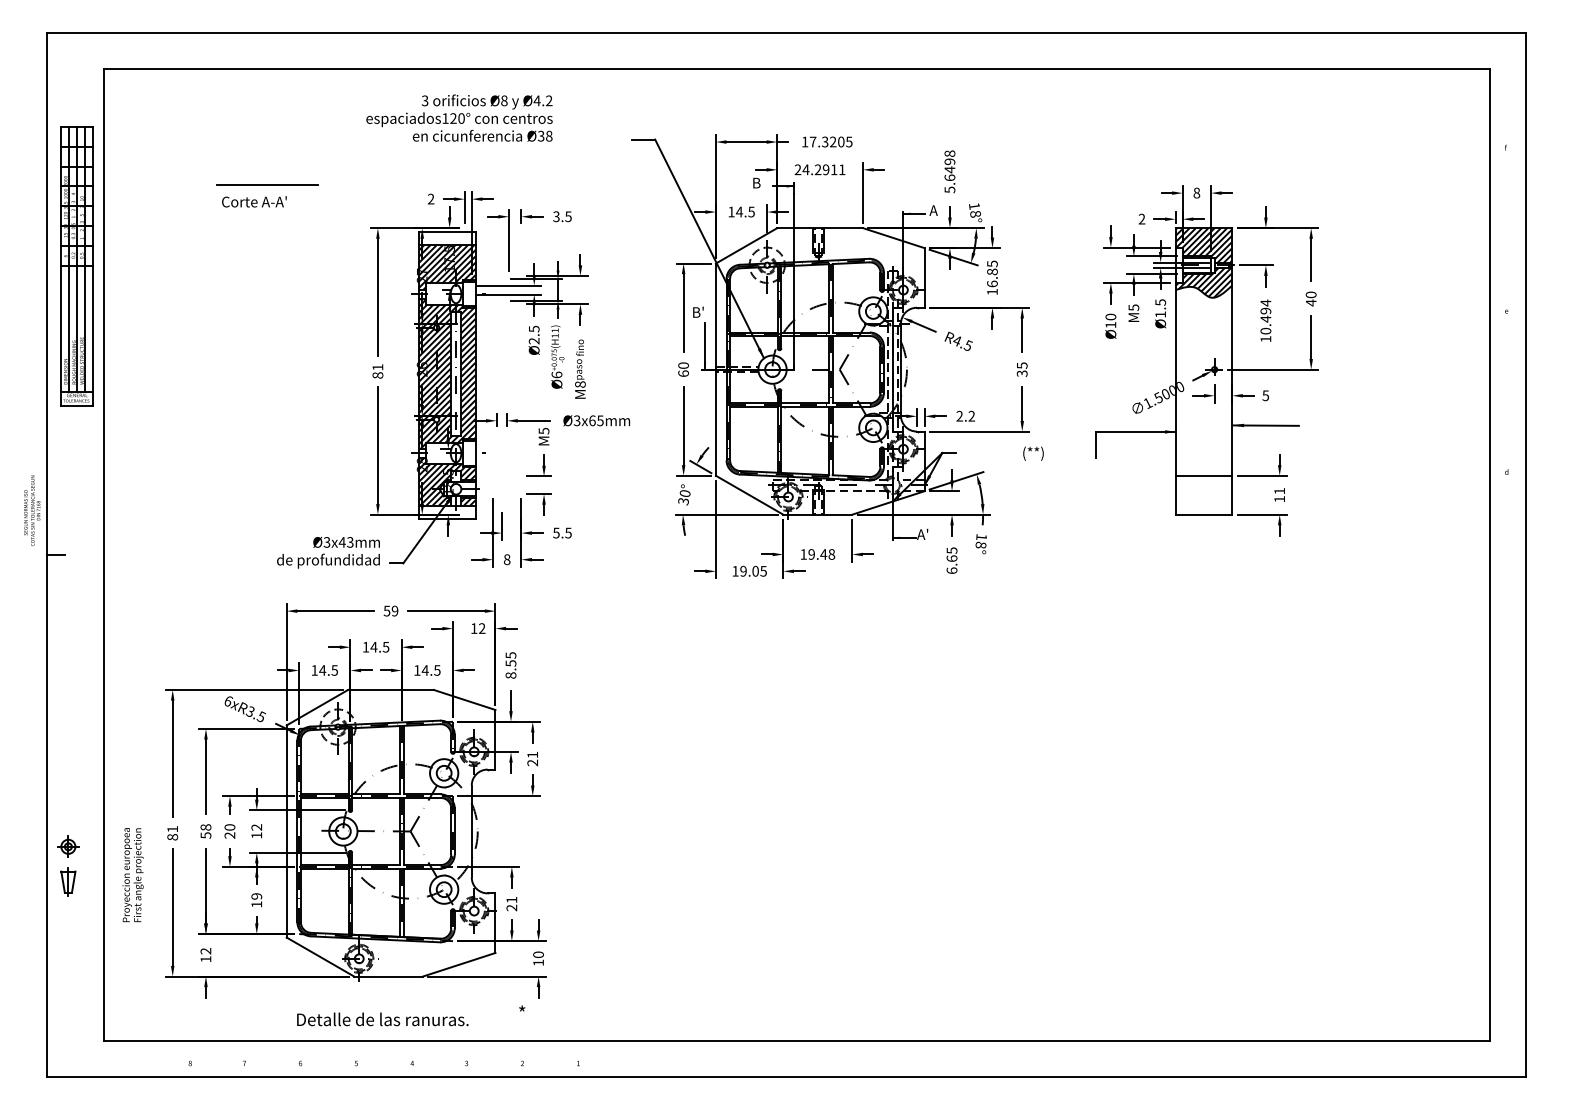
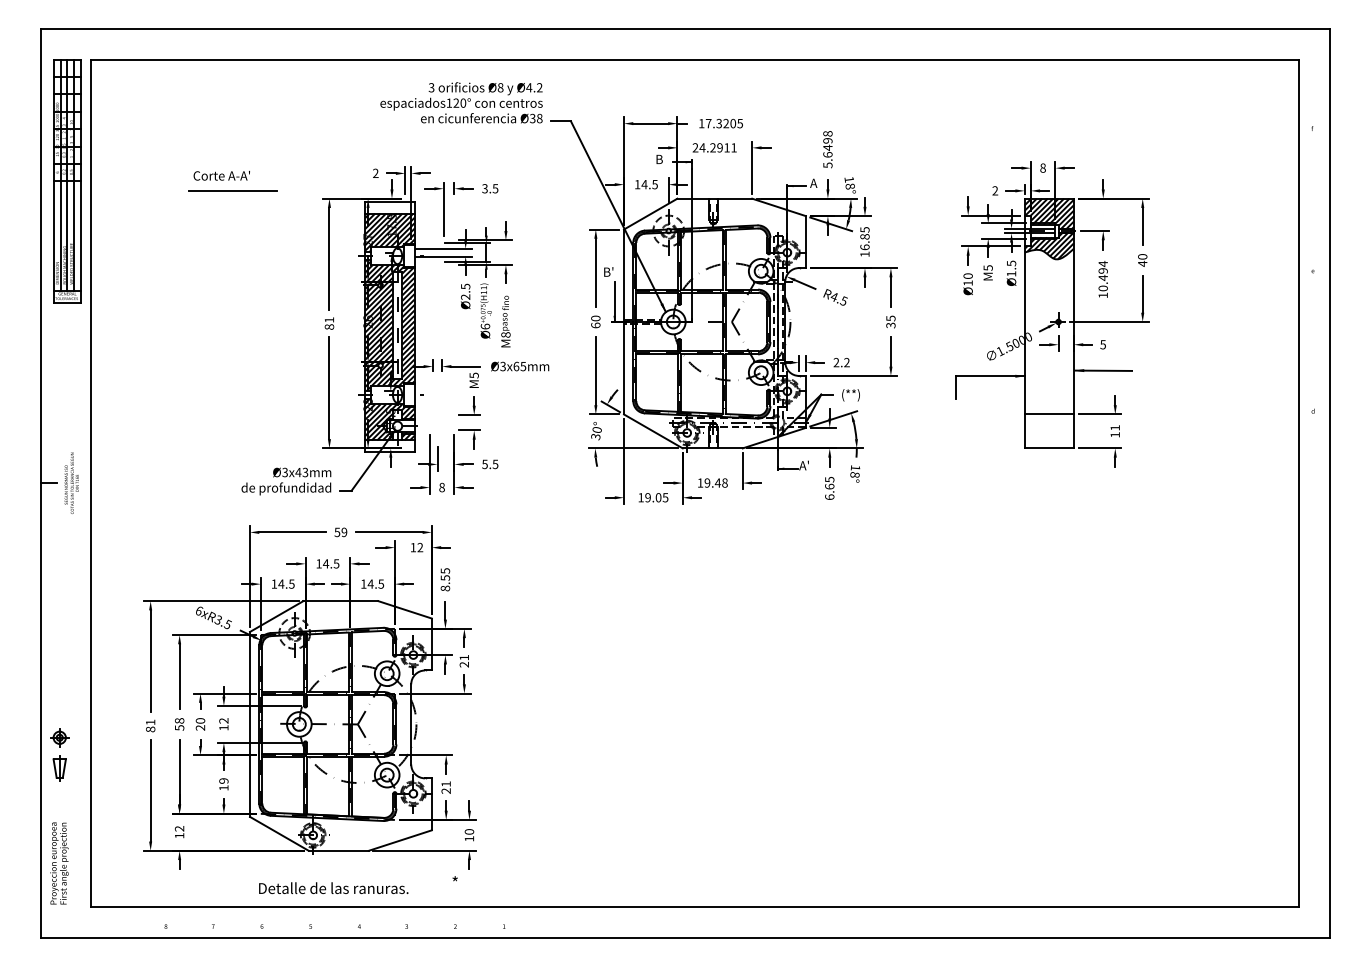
text: (459, 117) -> (461, 102), moved
line: (267, 184) -> (233, 190), moved
part: (76, 266) -> (66, 181), moved
text: (1033, 453) -> (851, 395), moved
text: (32, 510) -> (72, 483), moved
text: (132, 875) -> (58, 863), moved

